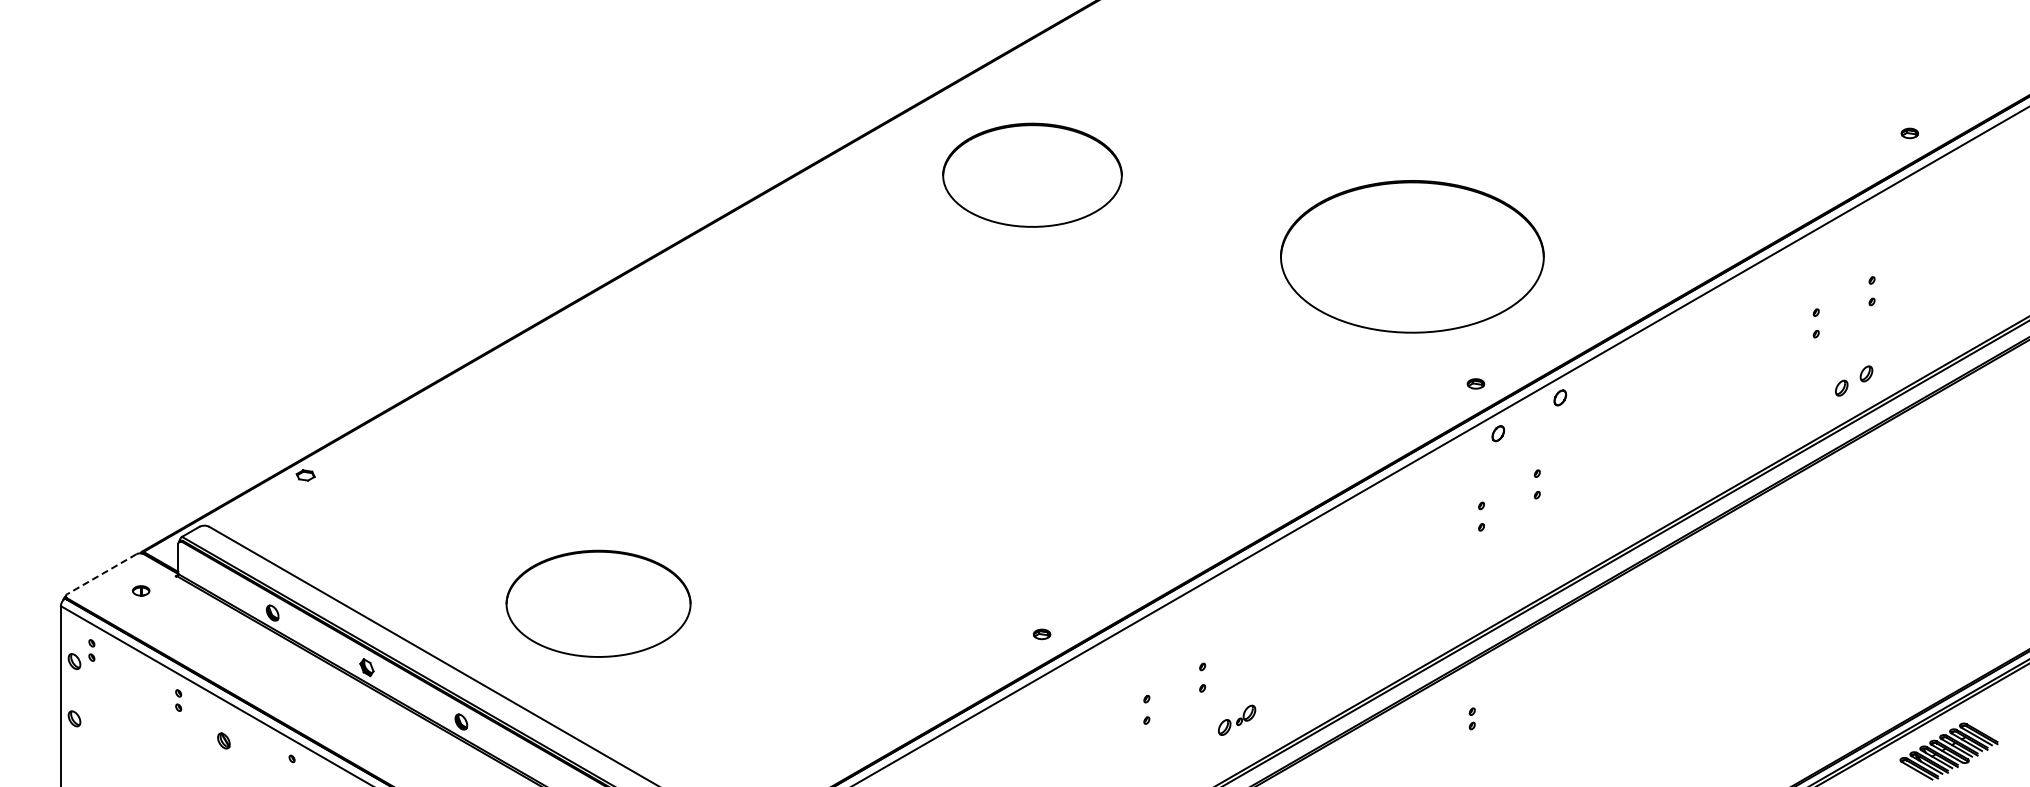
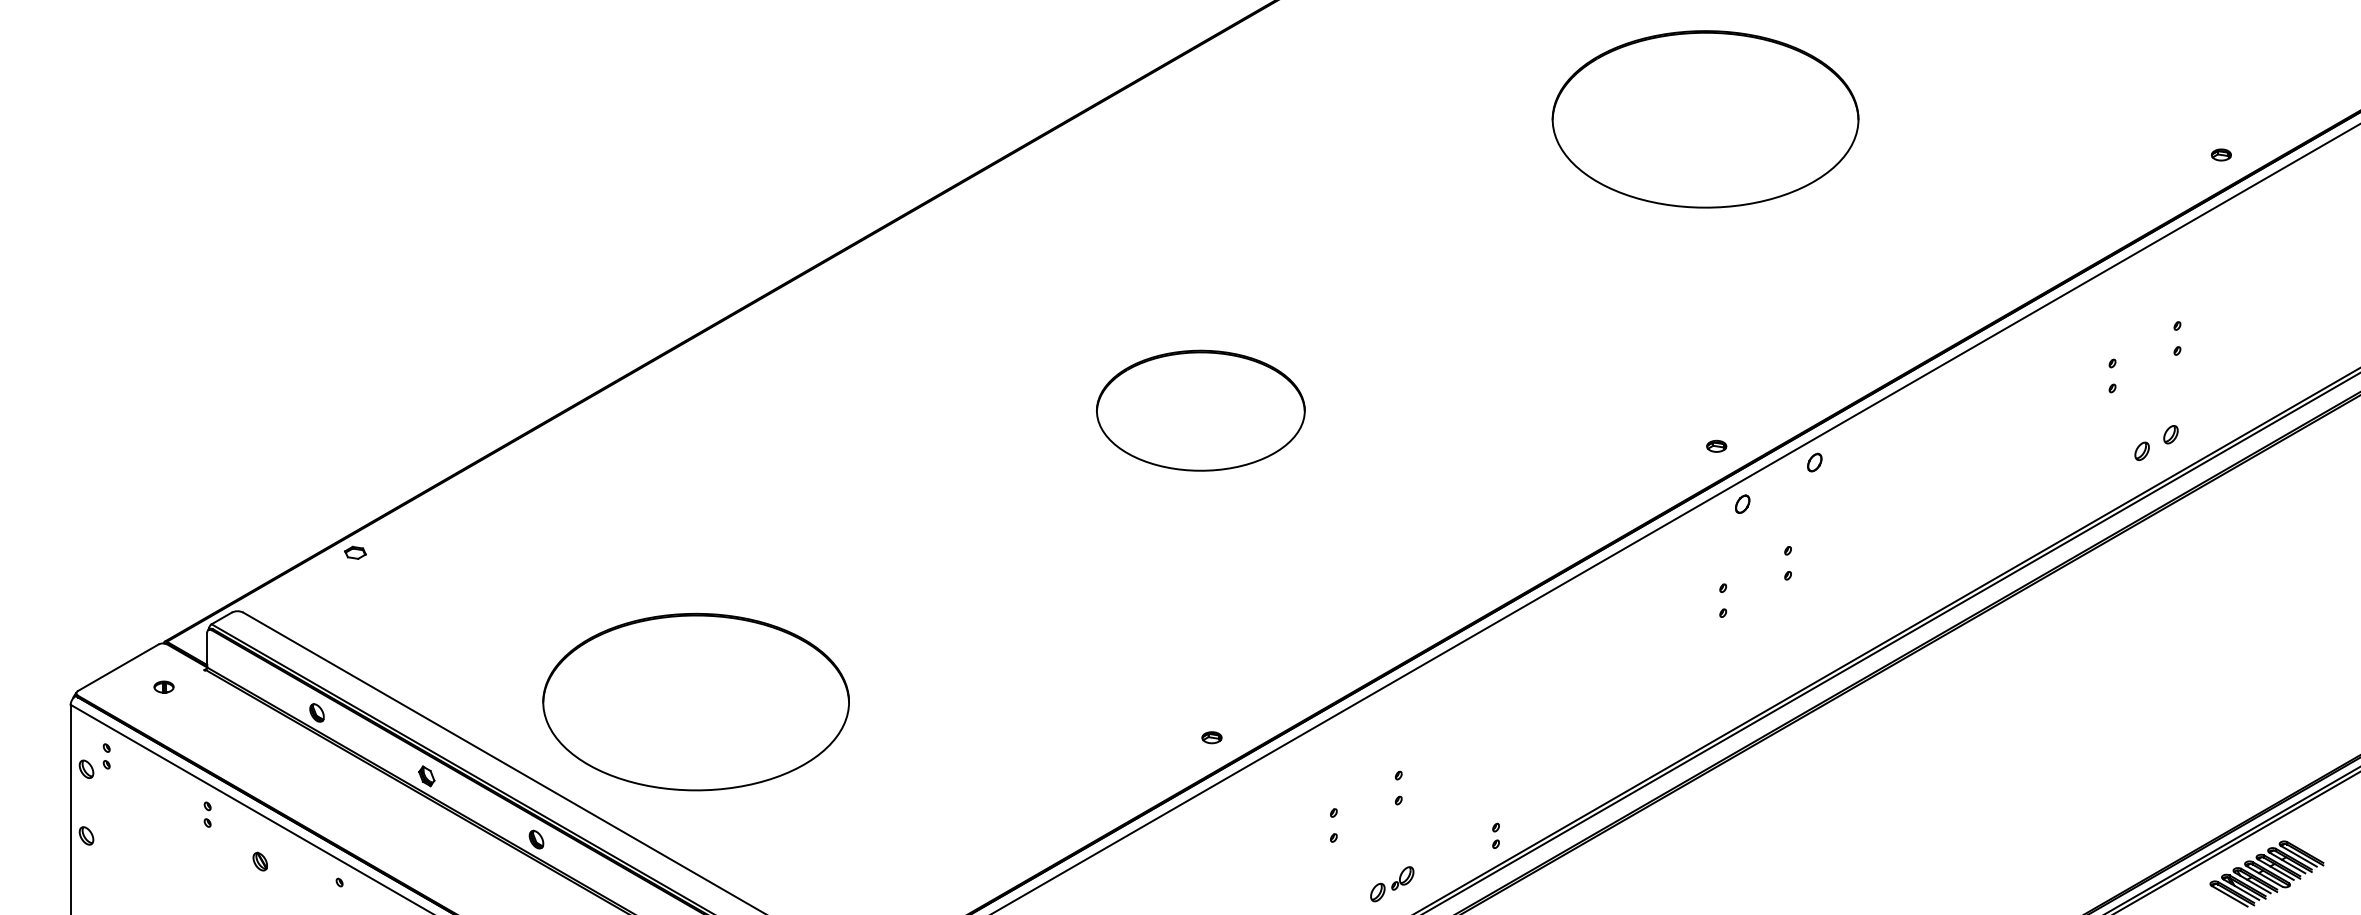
part: (1032, 174) -> (1200, 409), moved
part: (1412, 256) -> (1705, 119), moved
line: (101, 574) -> (117, 668), dashed -> solid
part: (598, 603) -> (696, 701), size x1.43
part: (1471, 718) -> (1495, 835), moved
part: (1237, 719) -> (1392, 883), moved

